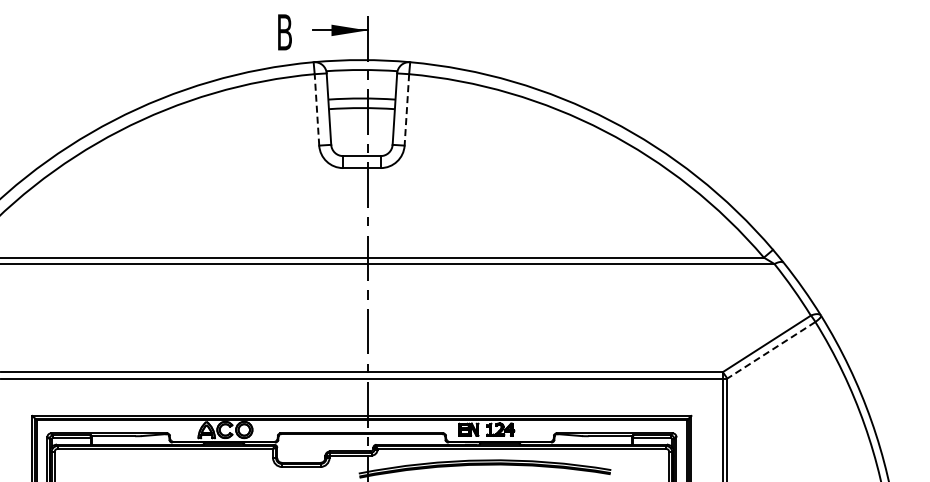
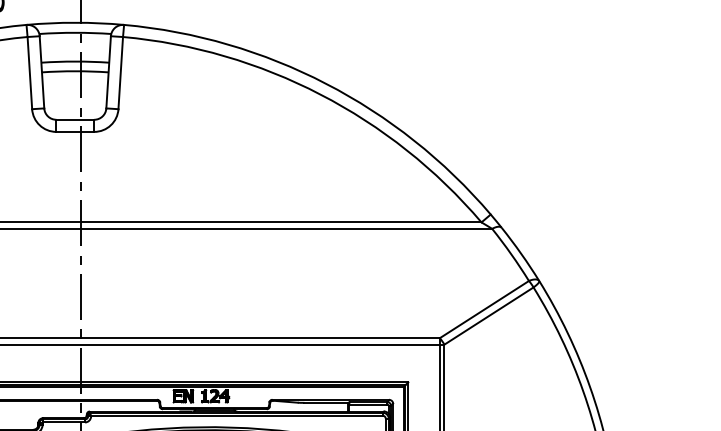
line: (316, 109) -> (29, 72), dashed -> solid
line: (406, 109) -> (120, 72), dashed -> solid
line: (770, 350) -> (488, 316), dashed -> solid

